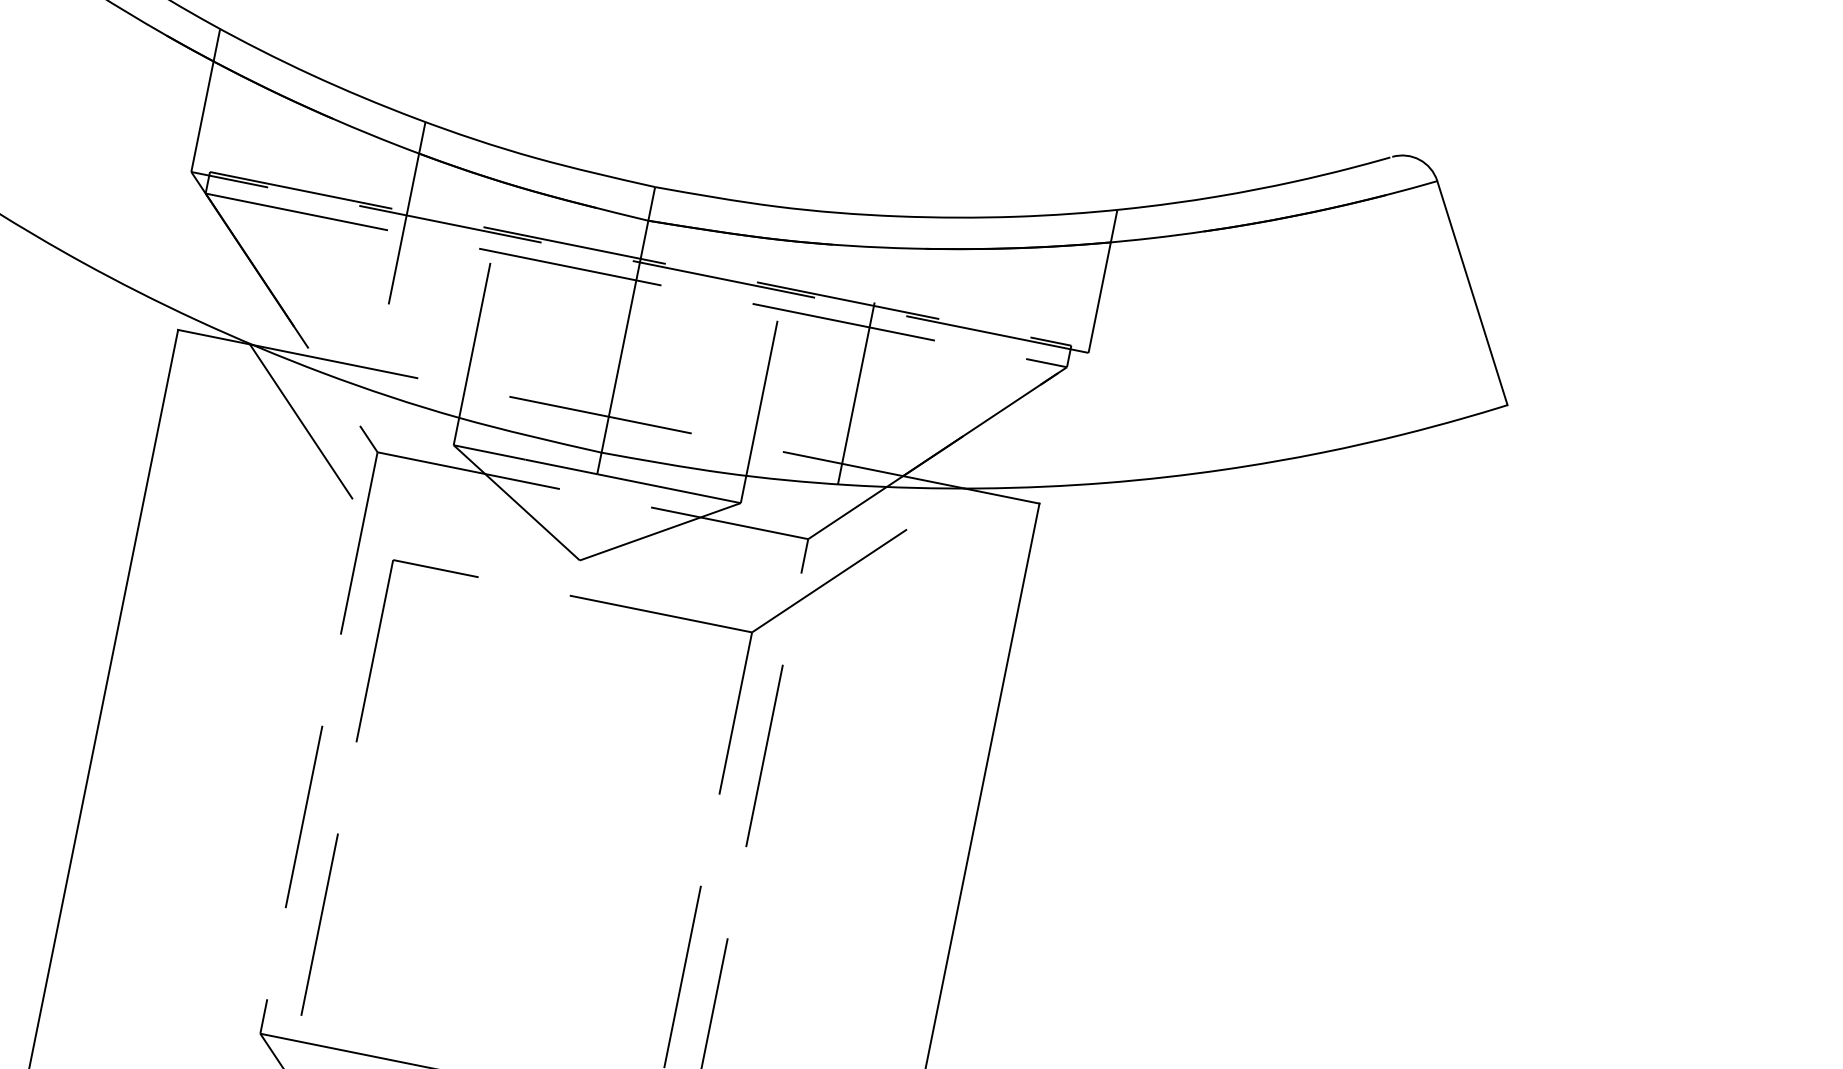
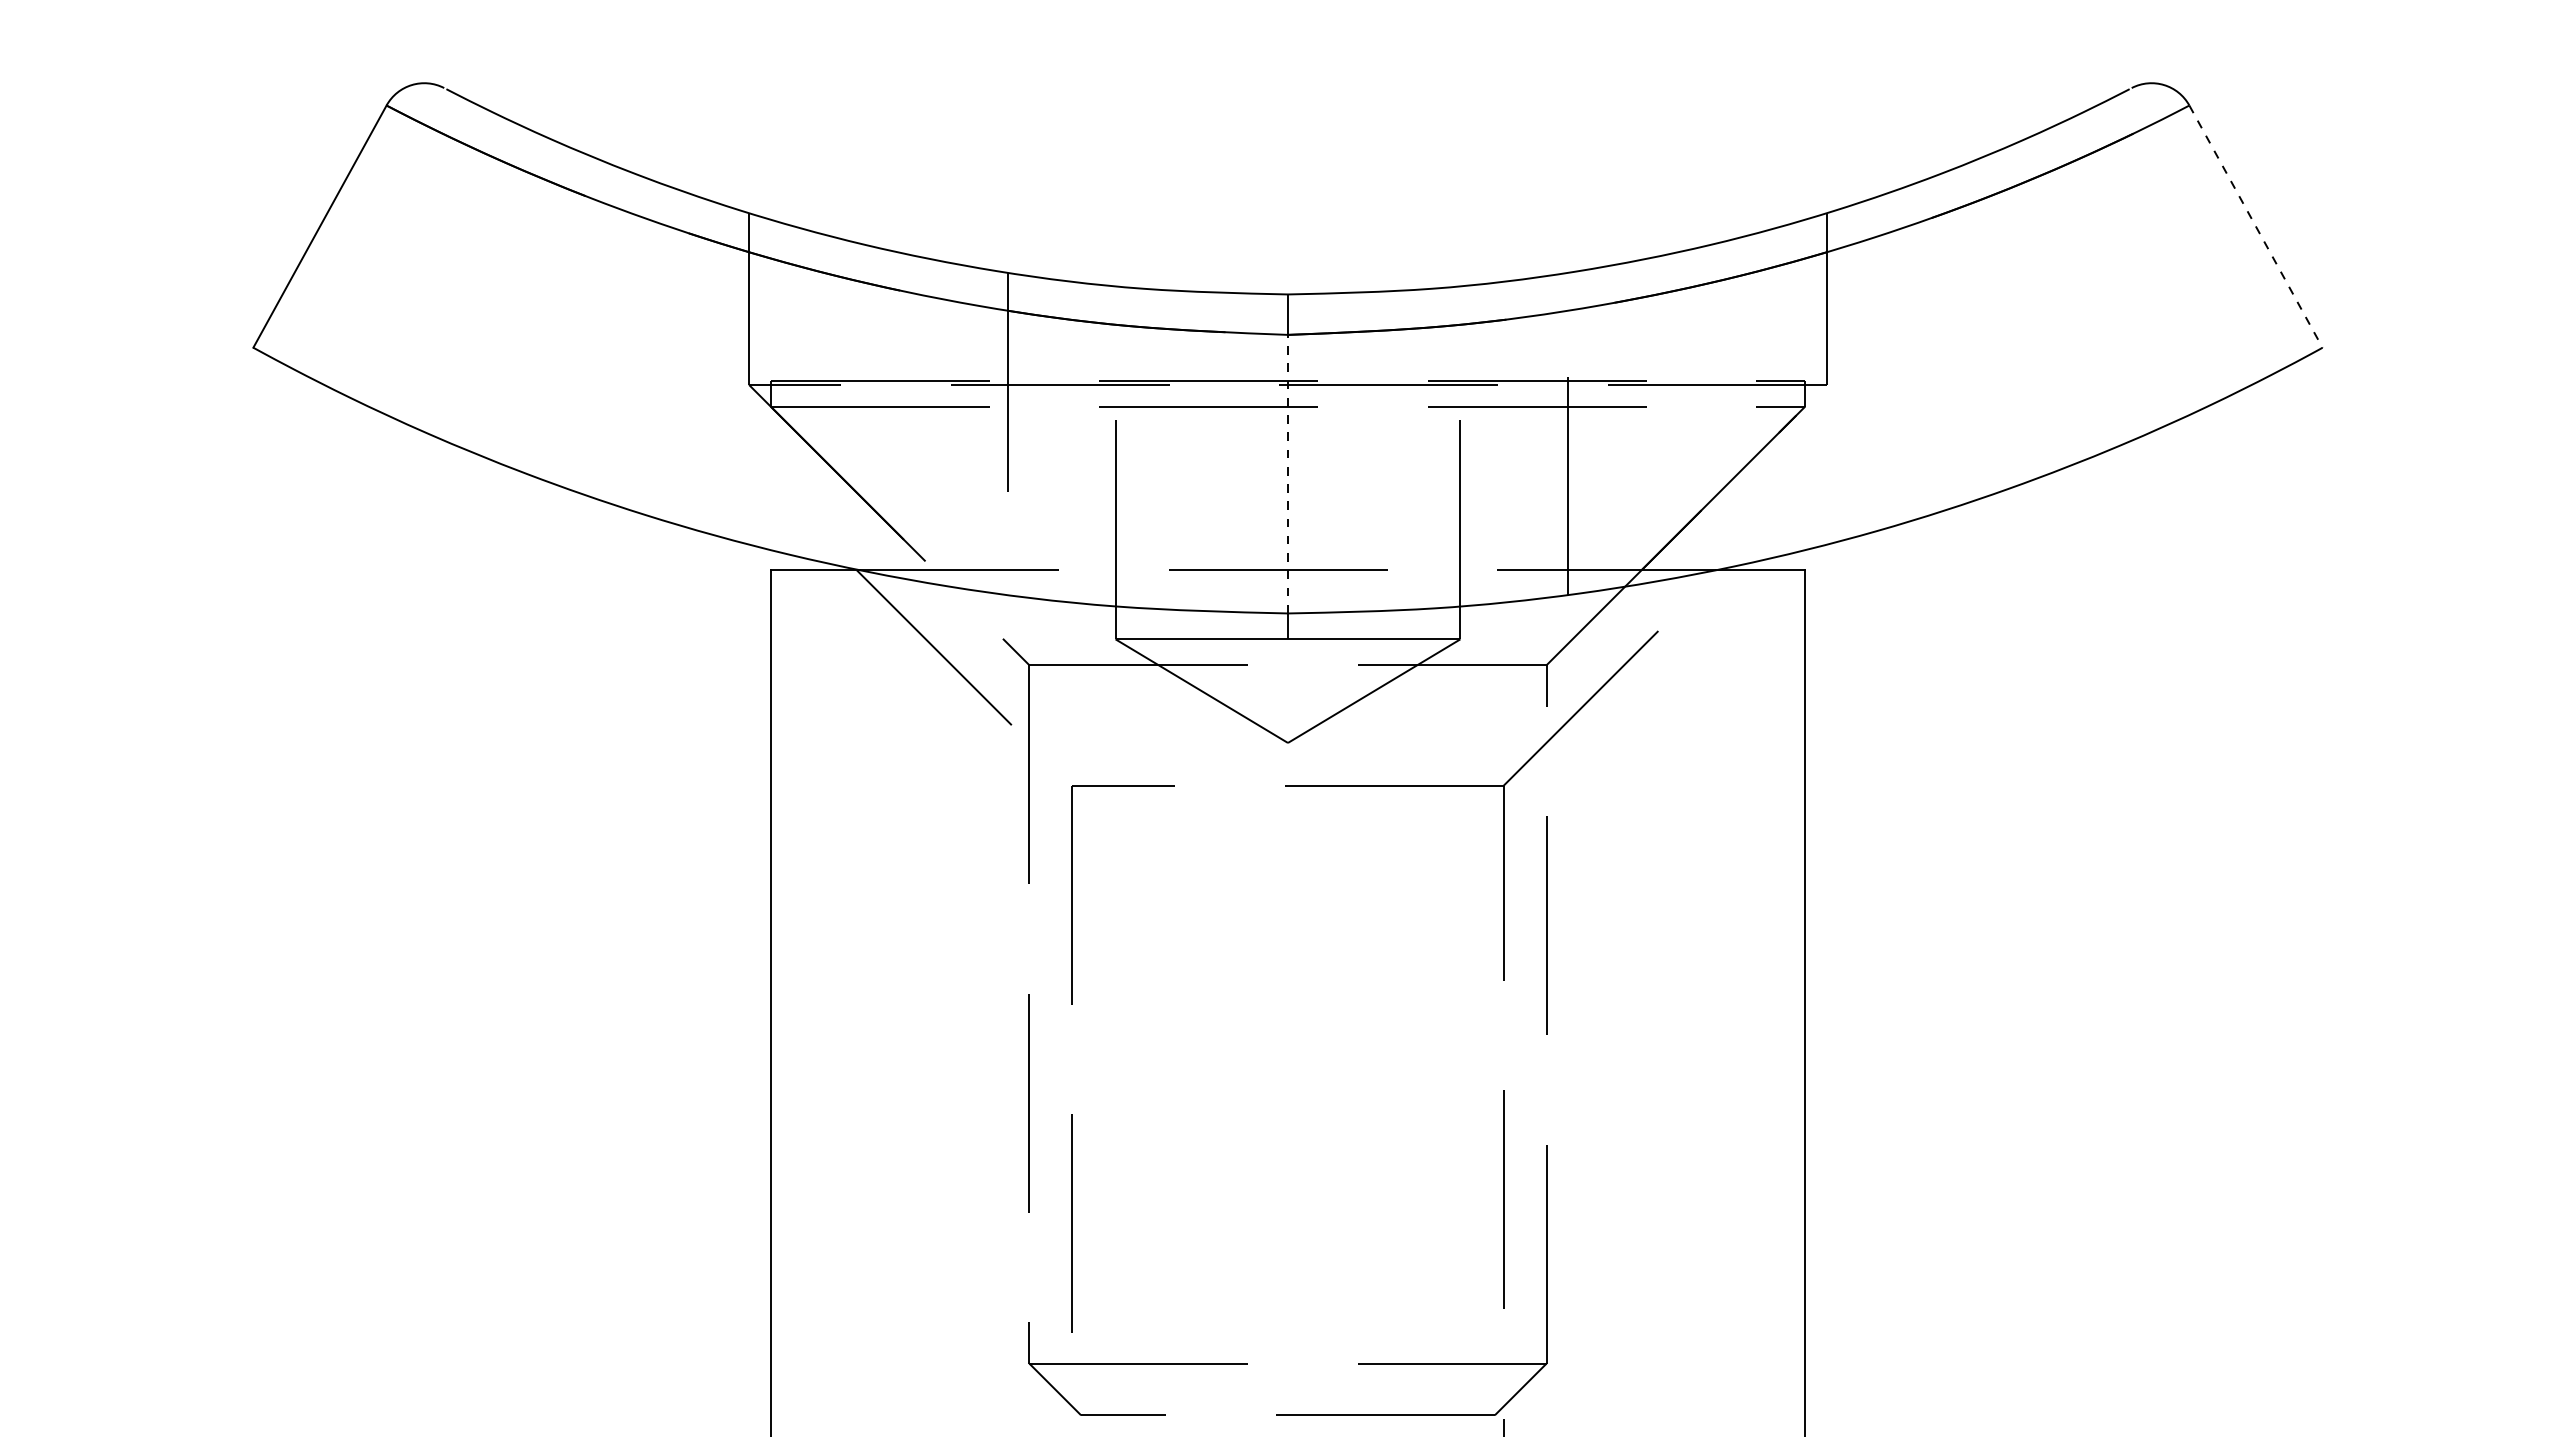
line: (1472, 293) -> (2256, 227), solid -> dashed
line: (624, 336) -> (1287, 473), solid -> dashed

